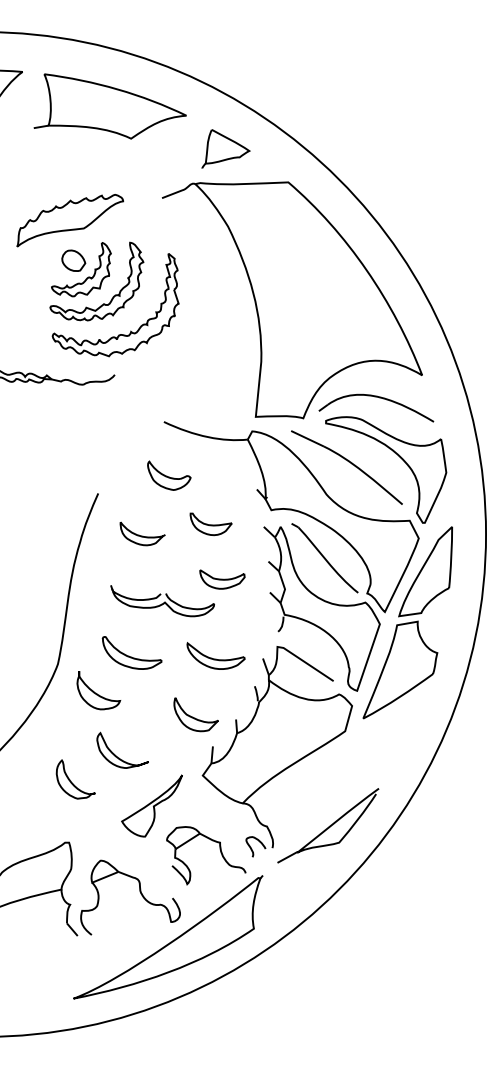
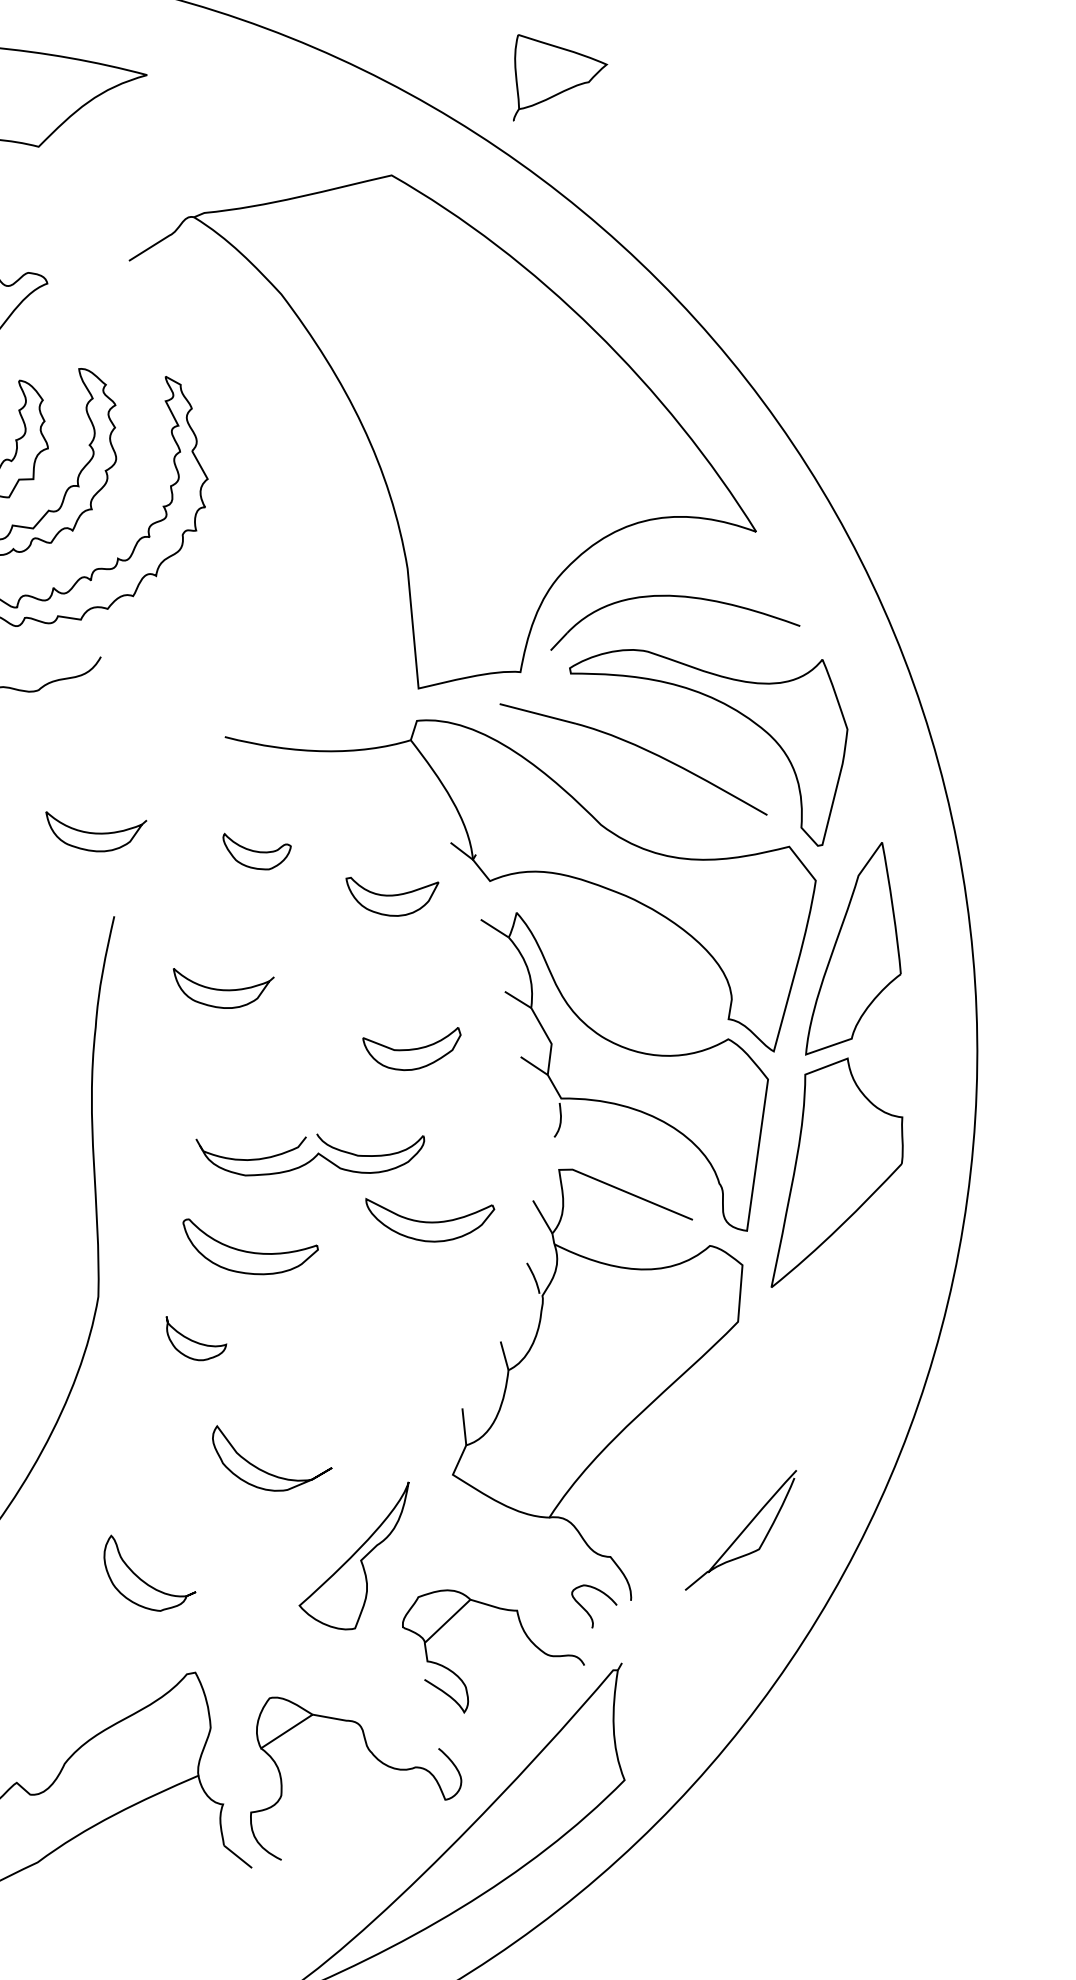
part: (225, 148) -> (554, 69), moved
curve: (98, 453) -> (98, 831), added
part: (169, 475) -> (258, 848), size x0.7
part: (210, 524) -> (393, 893), moved
part: (324, 558) -> (623, 962), removed
part: (162, 601) -> (312, 1152), moved
part: (98, 690) -> (195, 1336), size x0.6
part: (195, 714) -> (412, 1347), removed
part: (75, 779) -> (147, 1570), moved
part: (328, 825) -> (741, 1529), size x0.6

